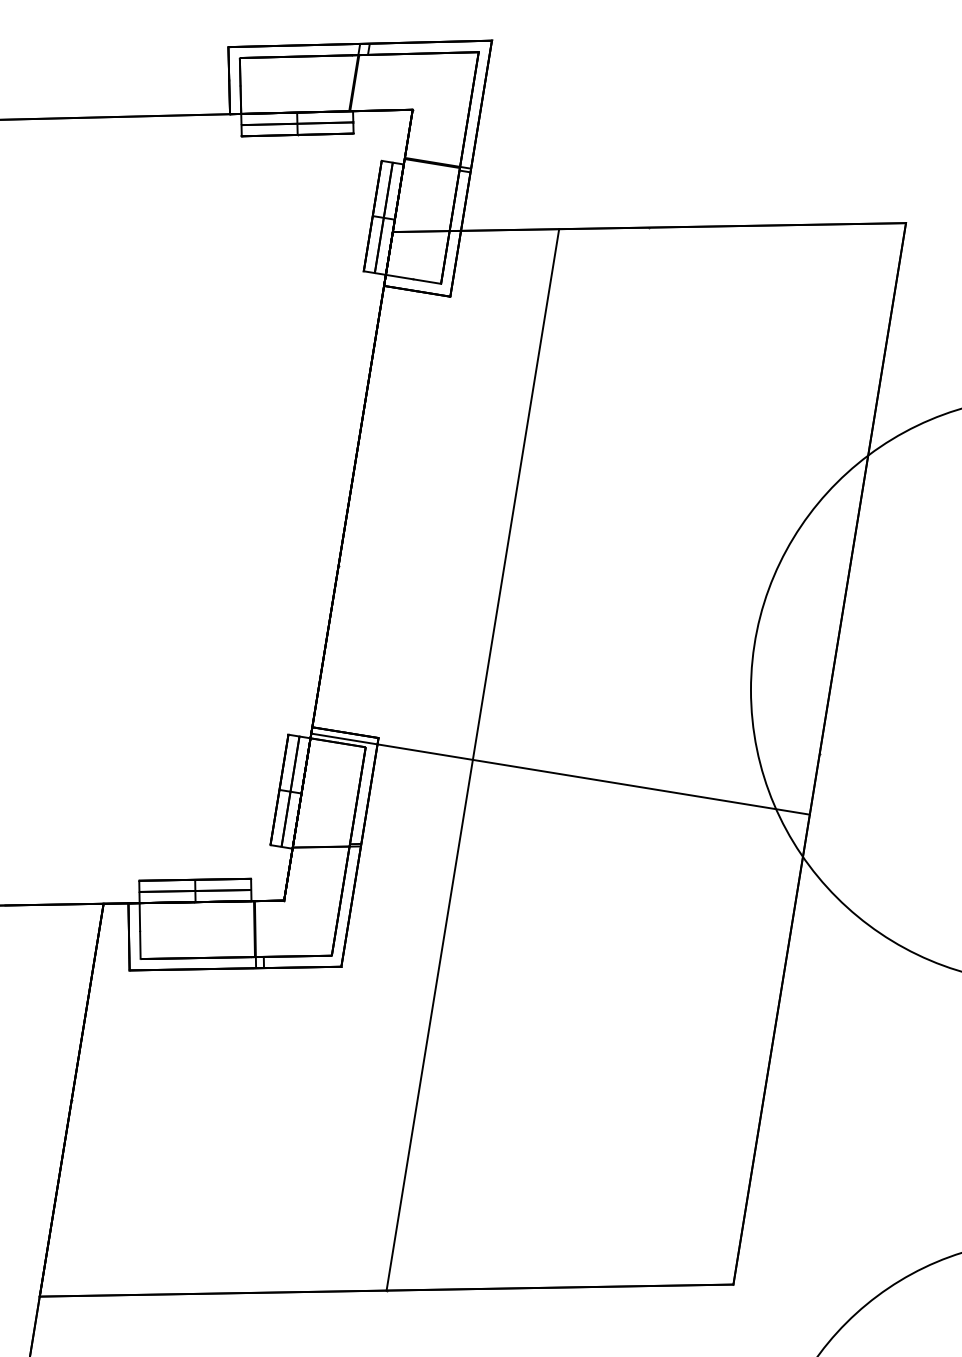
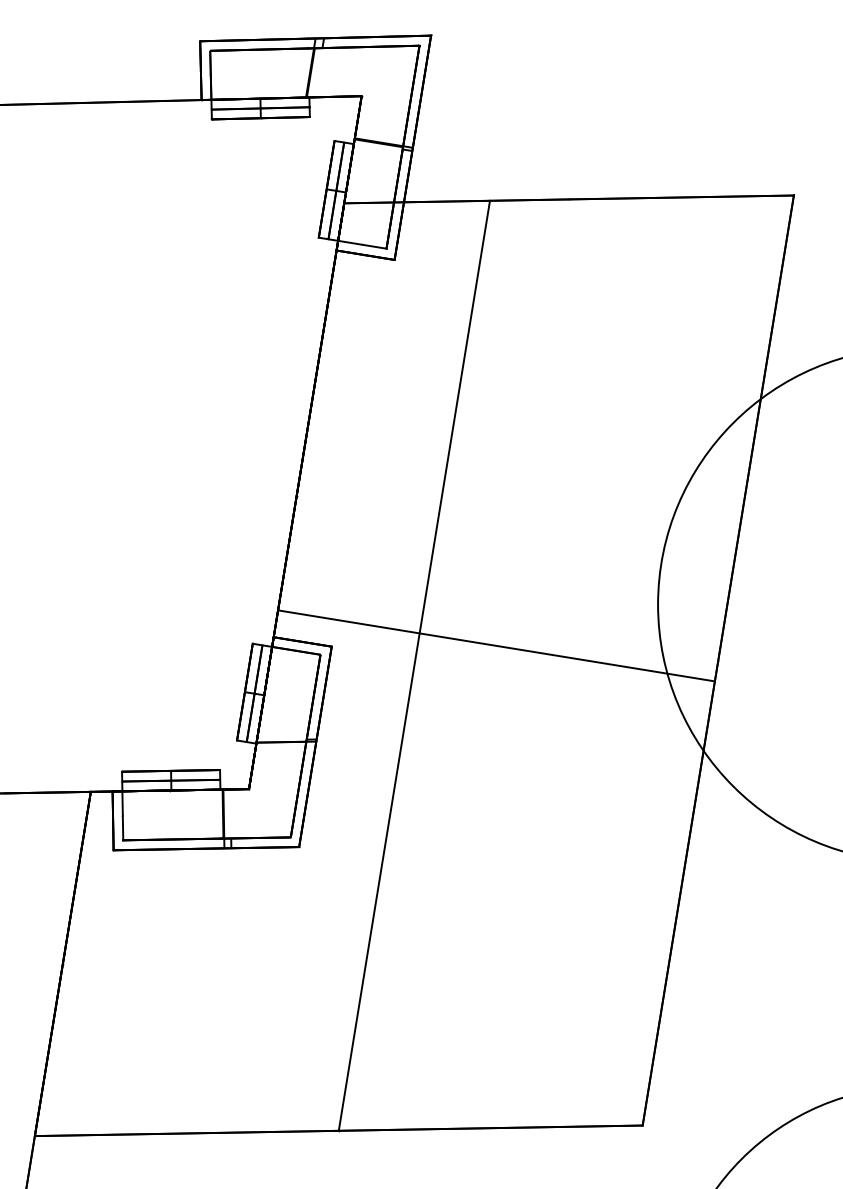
line: (560, 773) -> (496, 645), moved

